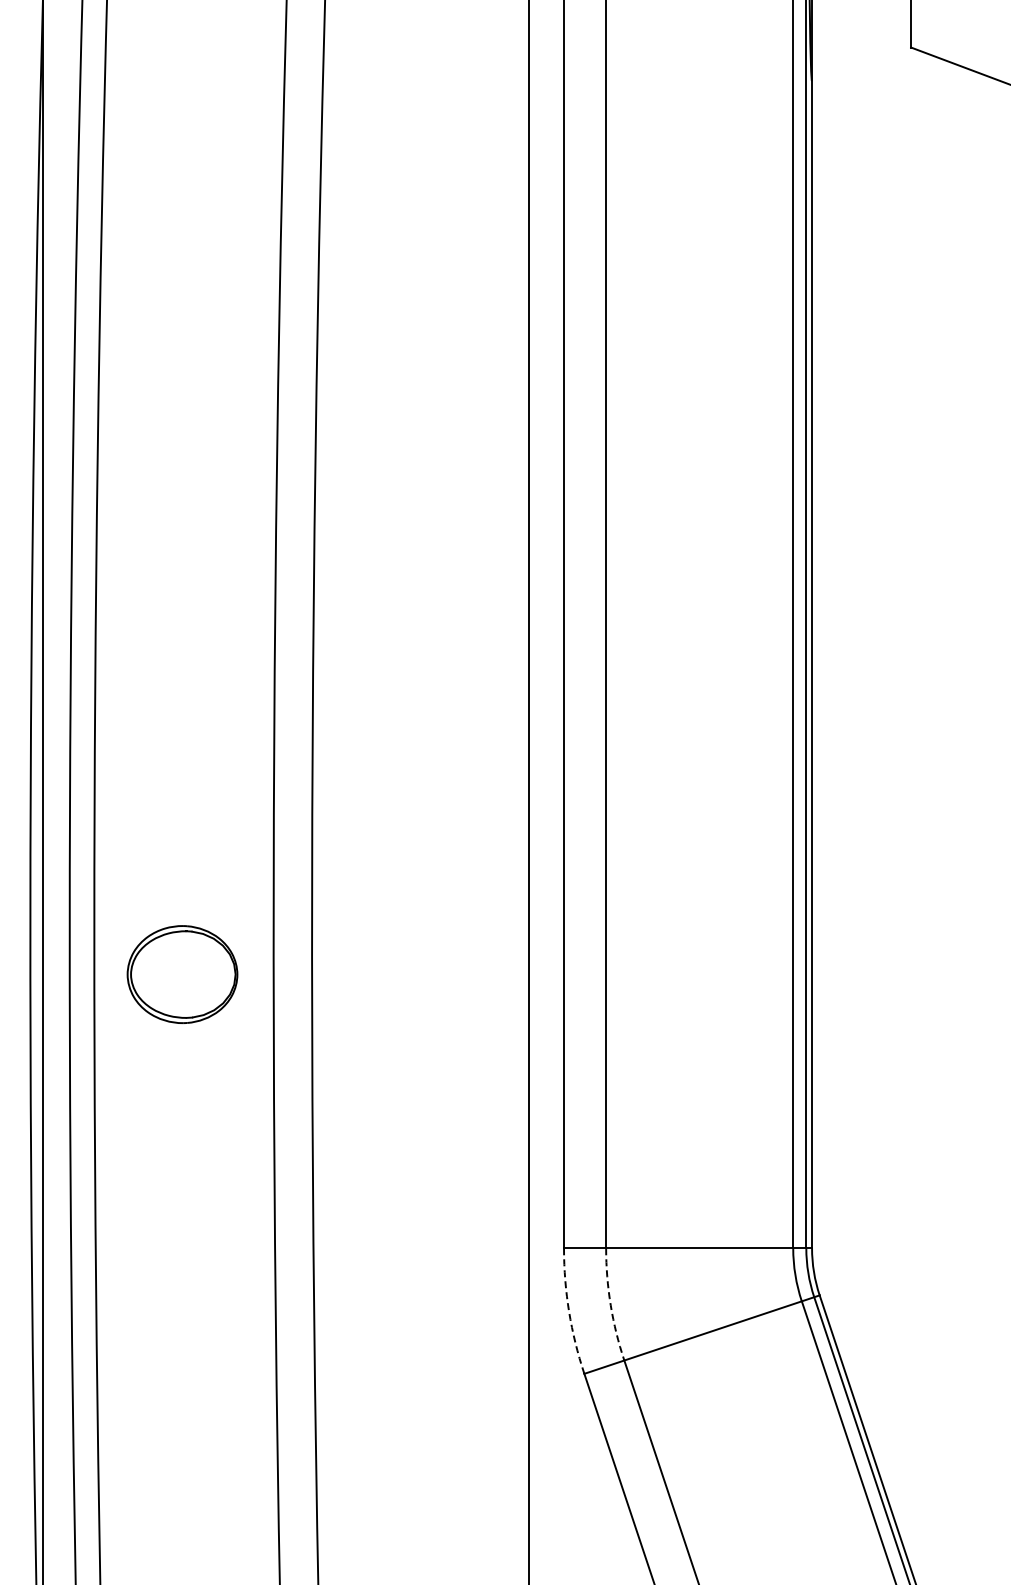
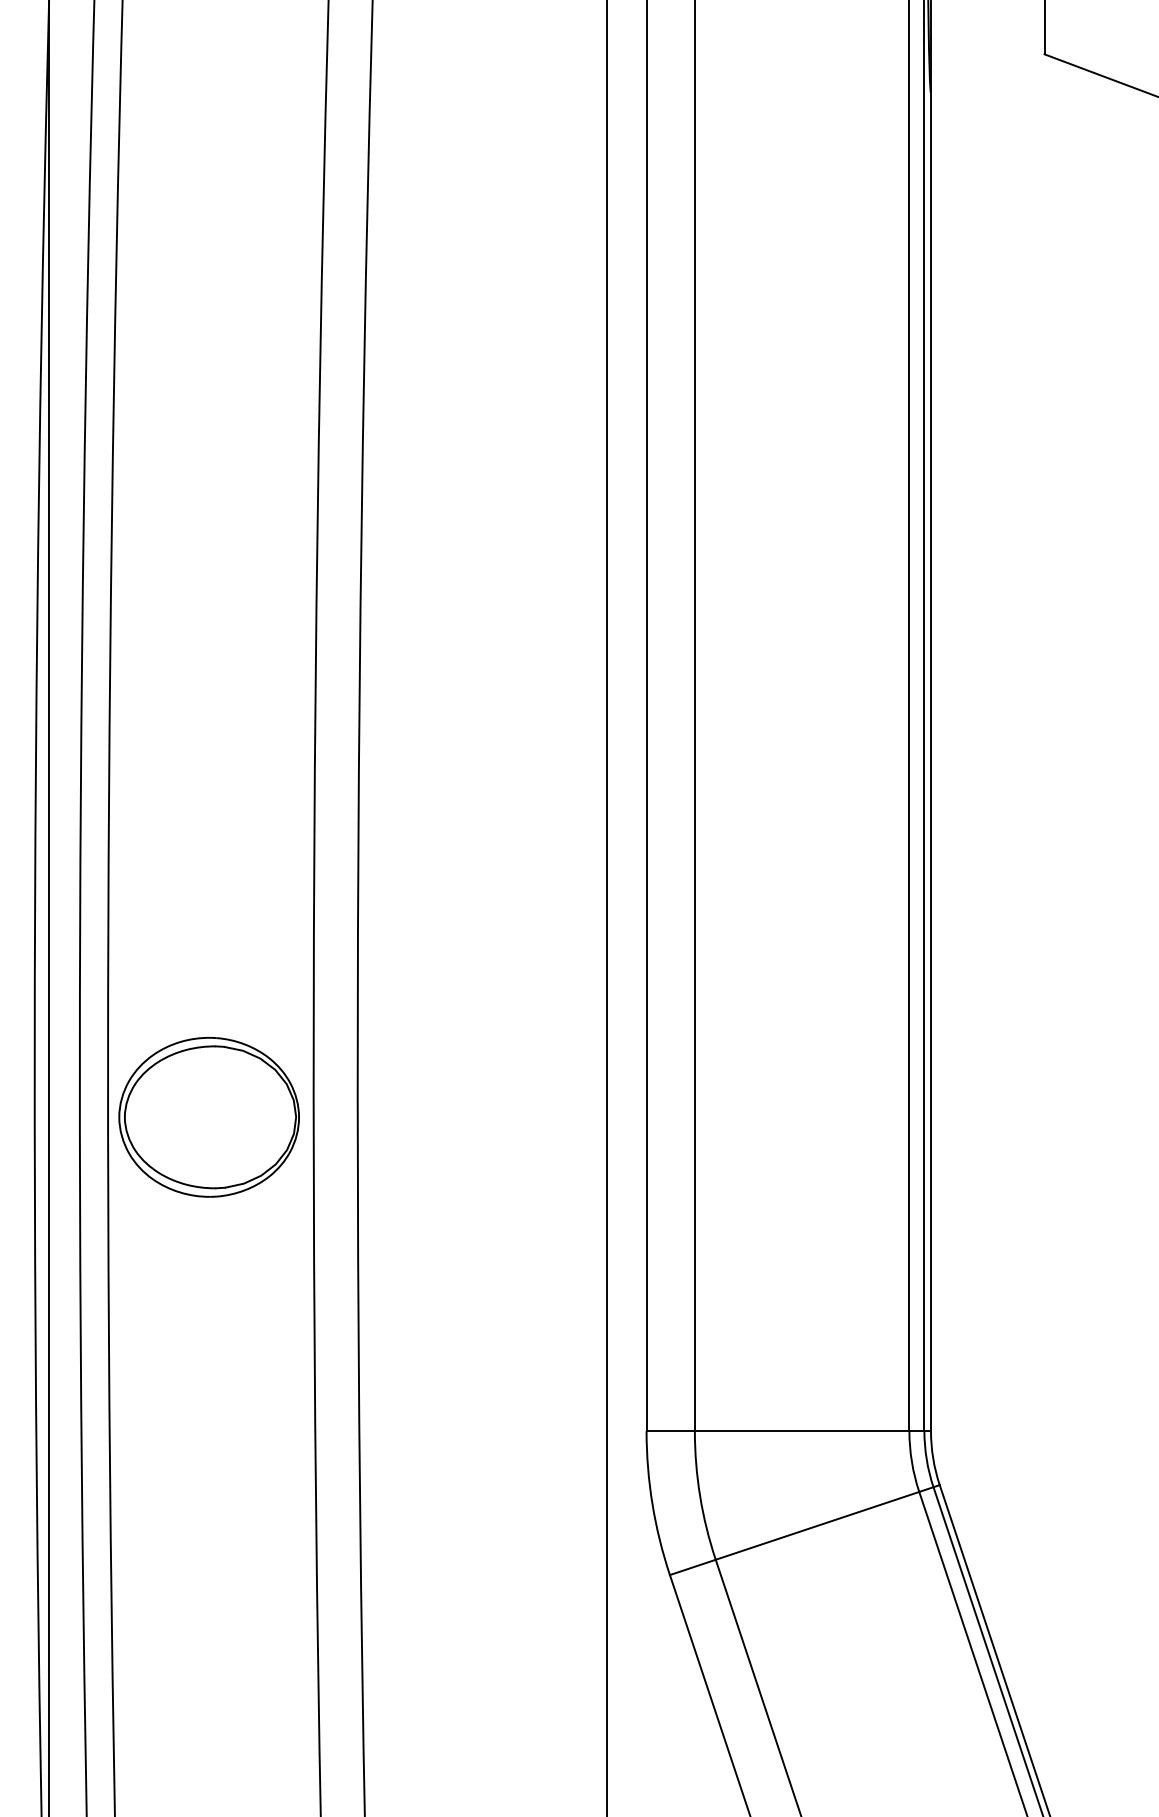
part: (182, 974) -> (209, 1117), size x1.43
arc: (610, 1305) -> (699, 1496), dashed -> solid
arc: (569, 1311) -> (652, 1503), dashed -> solid

